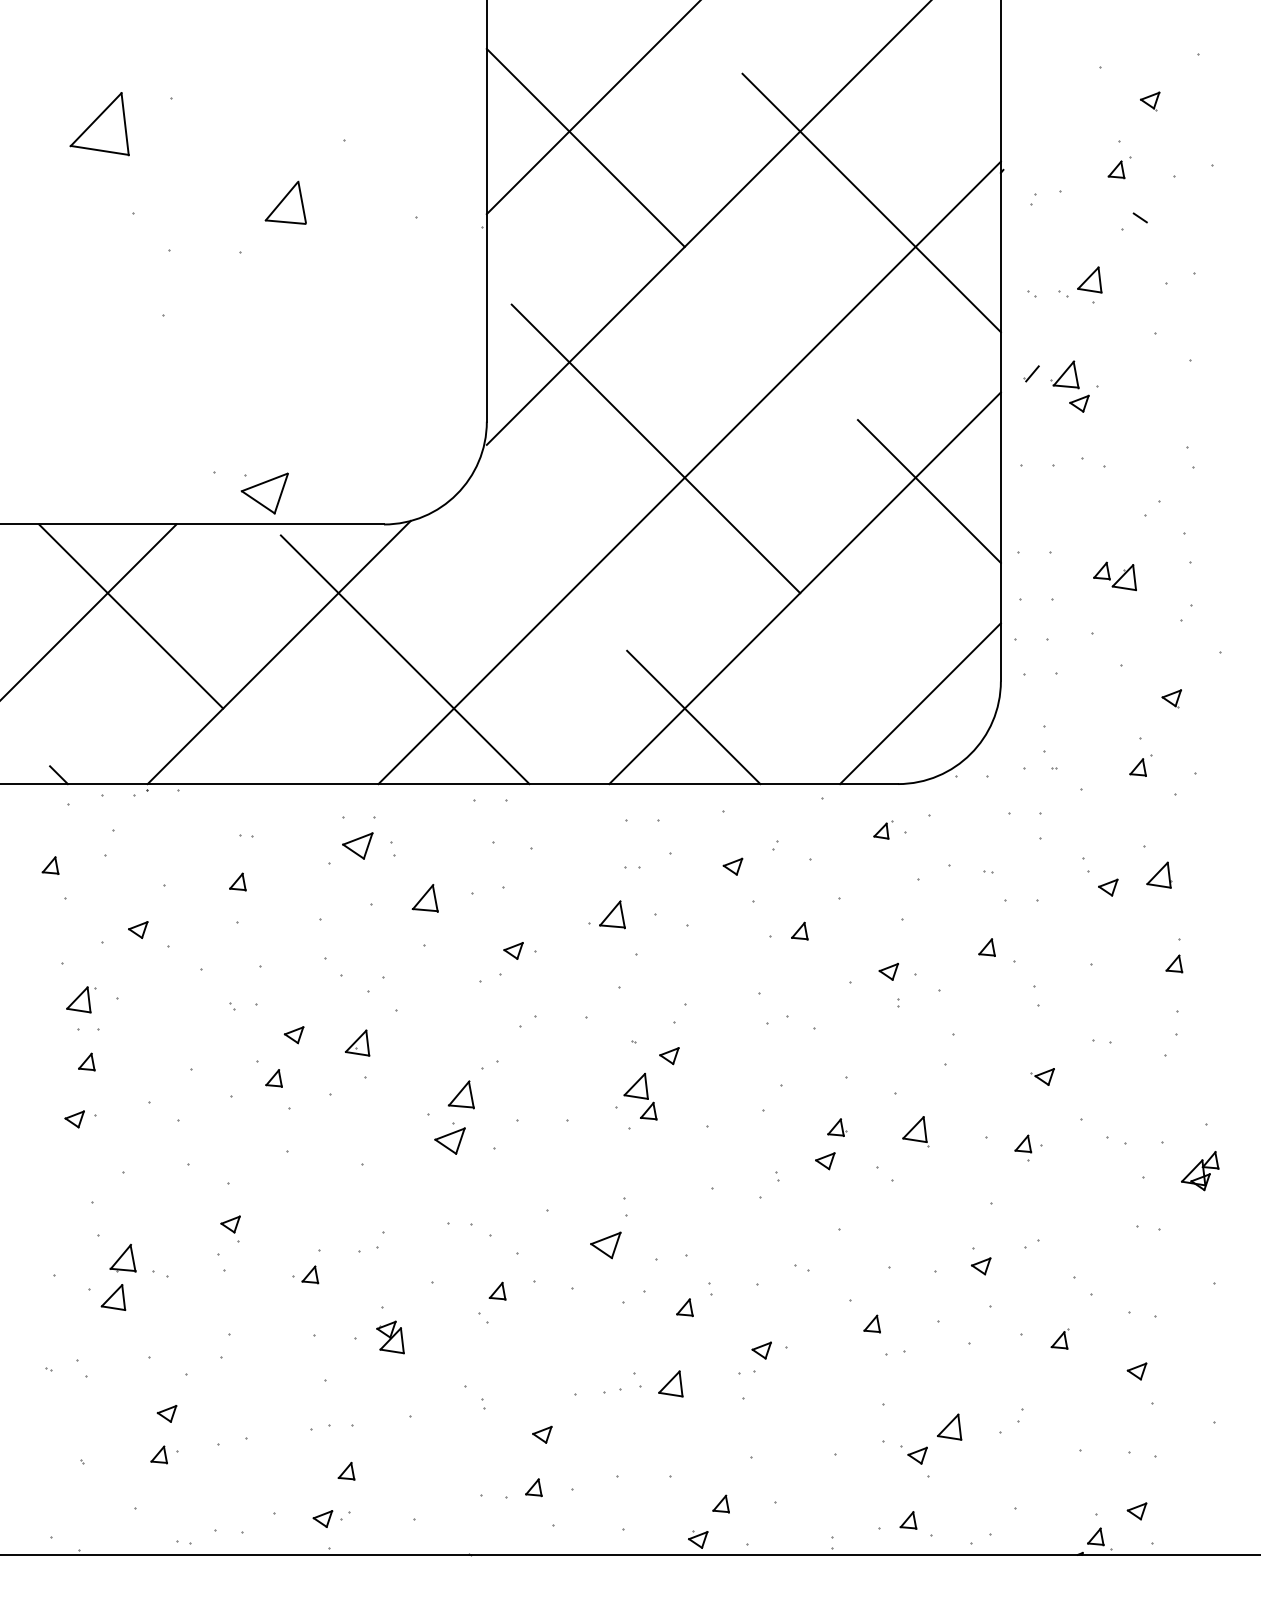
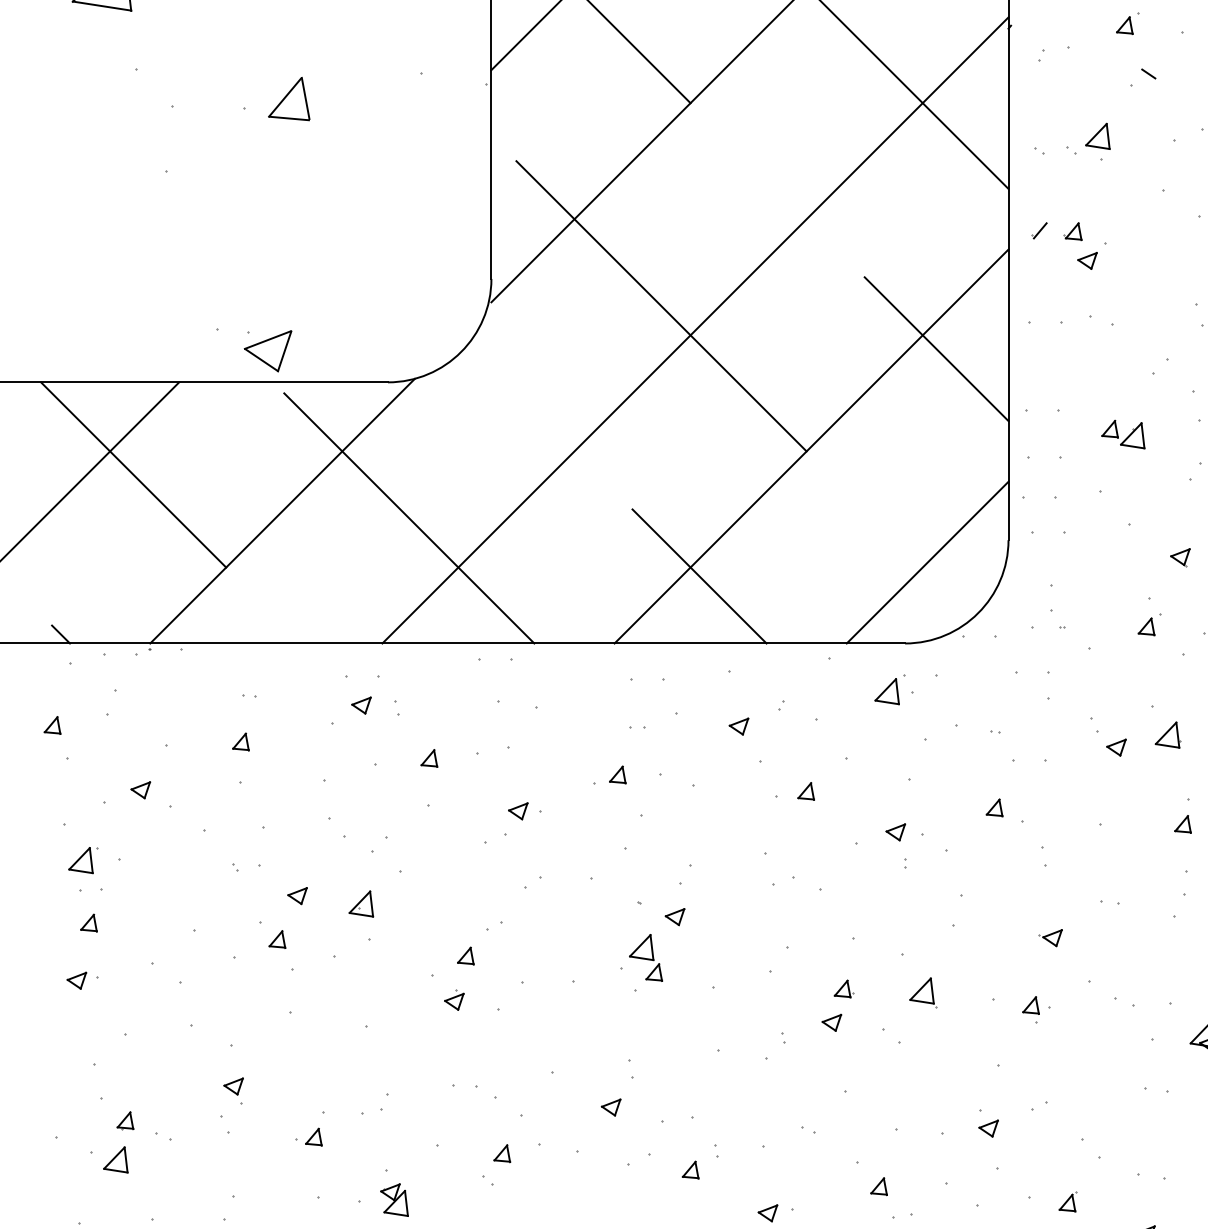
part: (285, 202) -> (288, 98), moved
part: (1064, 374) -> (1072, 231), size x0.62
part: (882, 829) -> (889, 689), size x1.67
part: (357, 845) -> (361, 705), size x0.62
part: (424, 898) -> (428, 758), size x0.62
part: (612, 914) -> (617, 774), size x0.62
part: (461, 1094) -> (465, 955), size x0.62
part: (449, 1138) -> (453, 999), size x0.62
part: (605, 1245) -> (610, 1107), size x0.62
part: (122, 1258) -> (124, 1120), size x0.62

